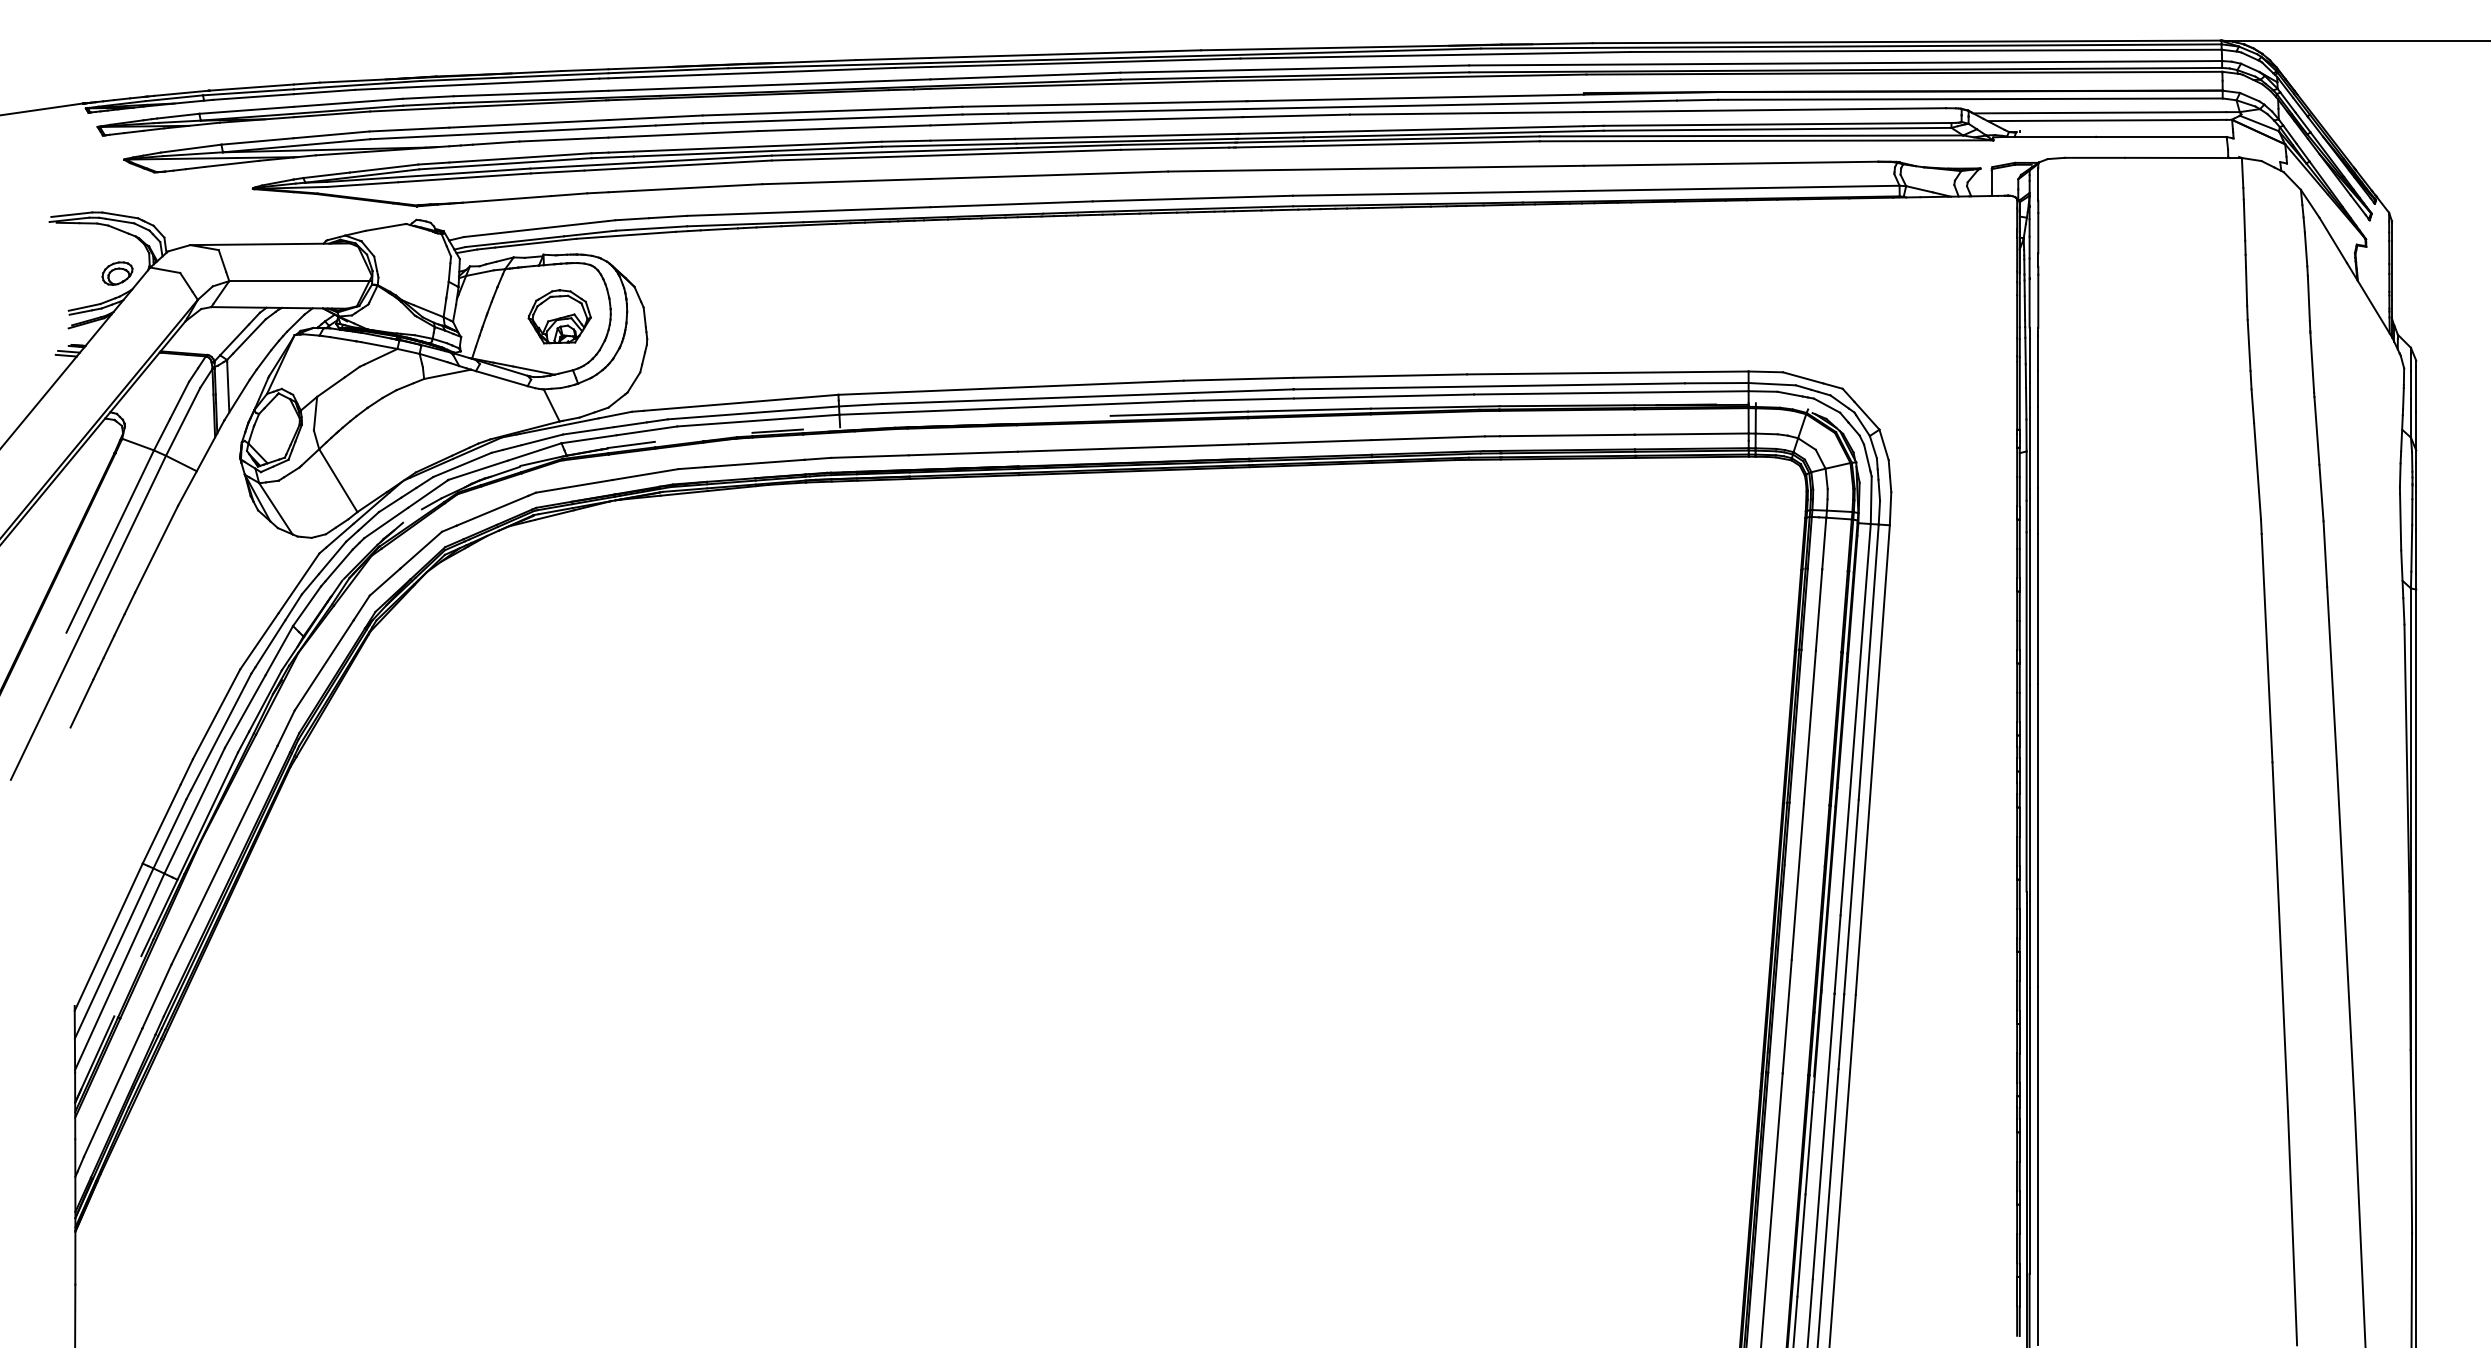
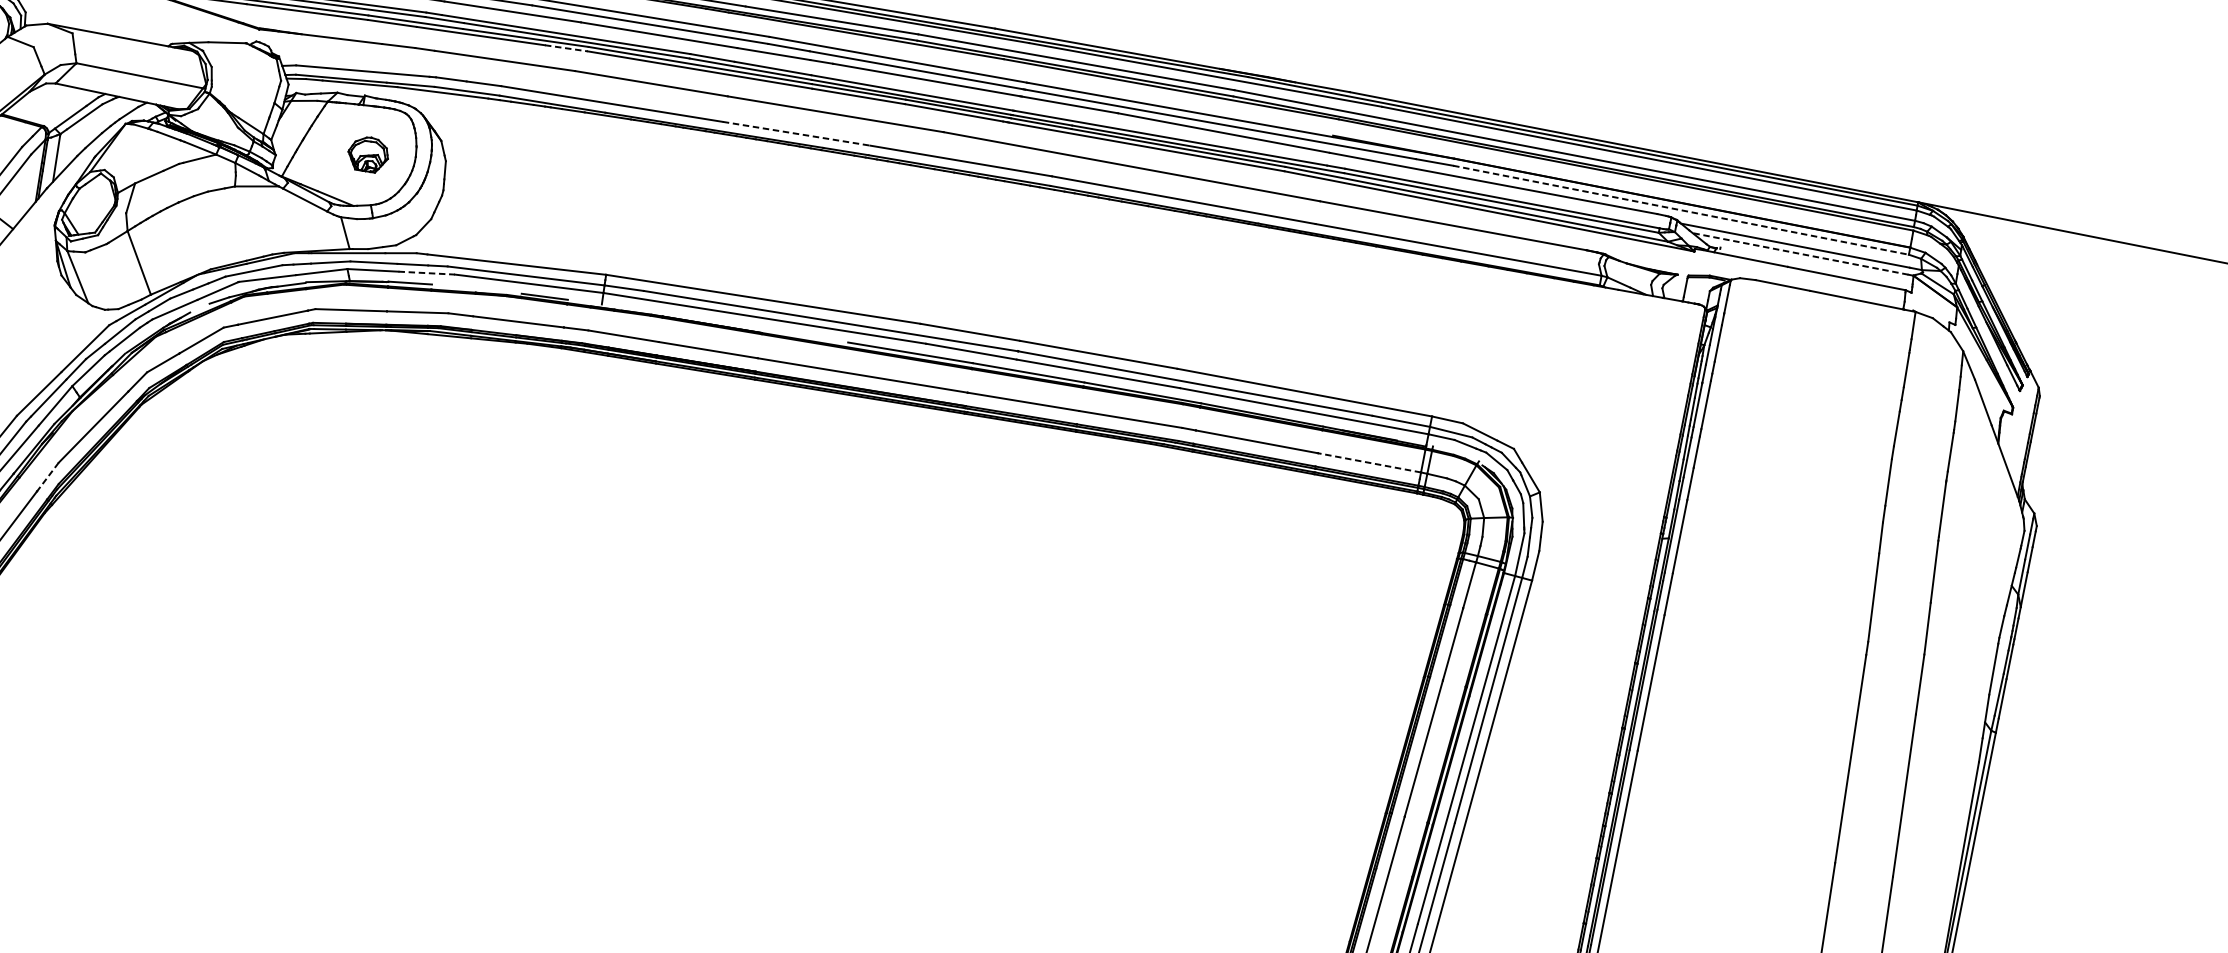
line: (1970, 99) -> (1681, 210), solid -> dashed
line: (2106, 120) -> (1800, 253), solid -> dashed
line: (748, 161) -> (566, 48), solid -> dashed
line: (1012, 204) -> (797, 134), solid -> dashed
part: (559, 316) -> (368, 154), size x0.7
line: (646, 430) -> (426, 272), solid -> dashed
line: (1691, 434) -> (1369, 463), solid -> dashed
line: (286, 728) -> (48, 477), solid -> dashed

